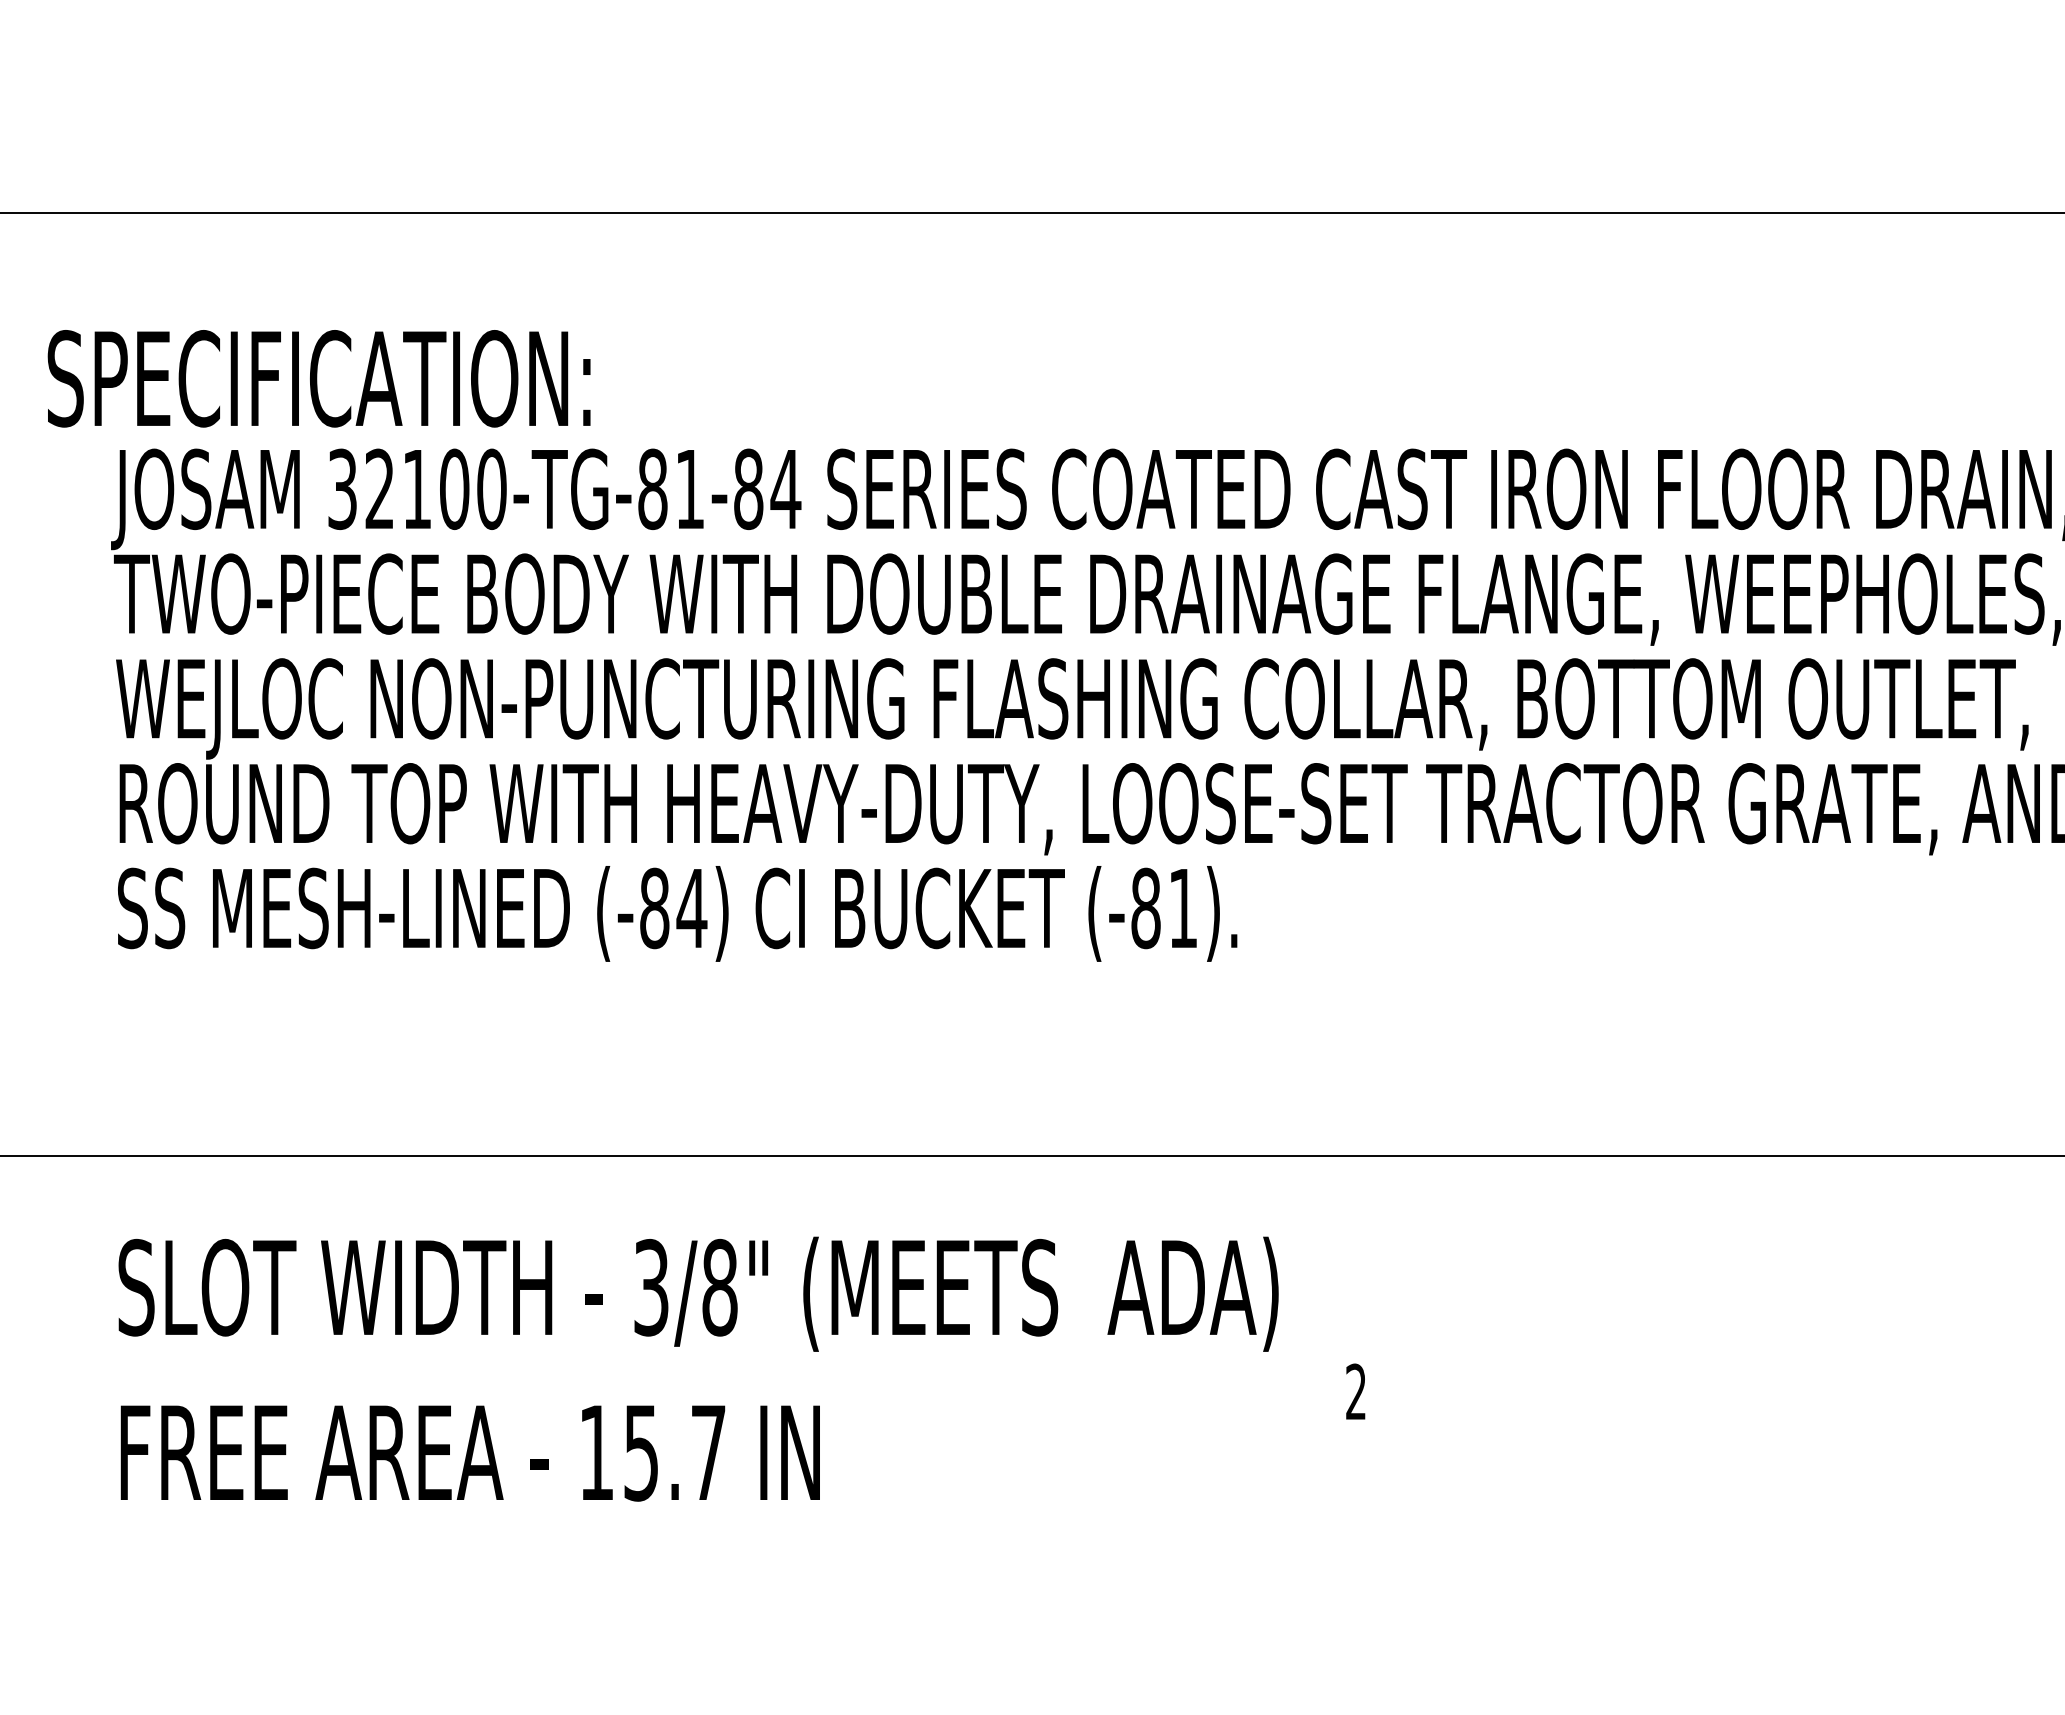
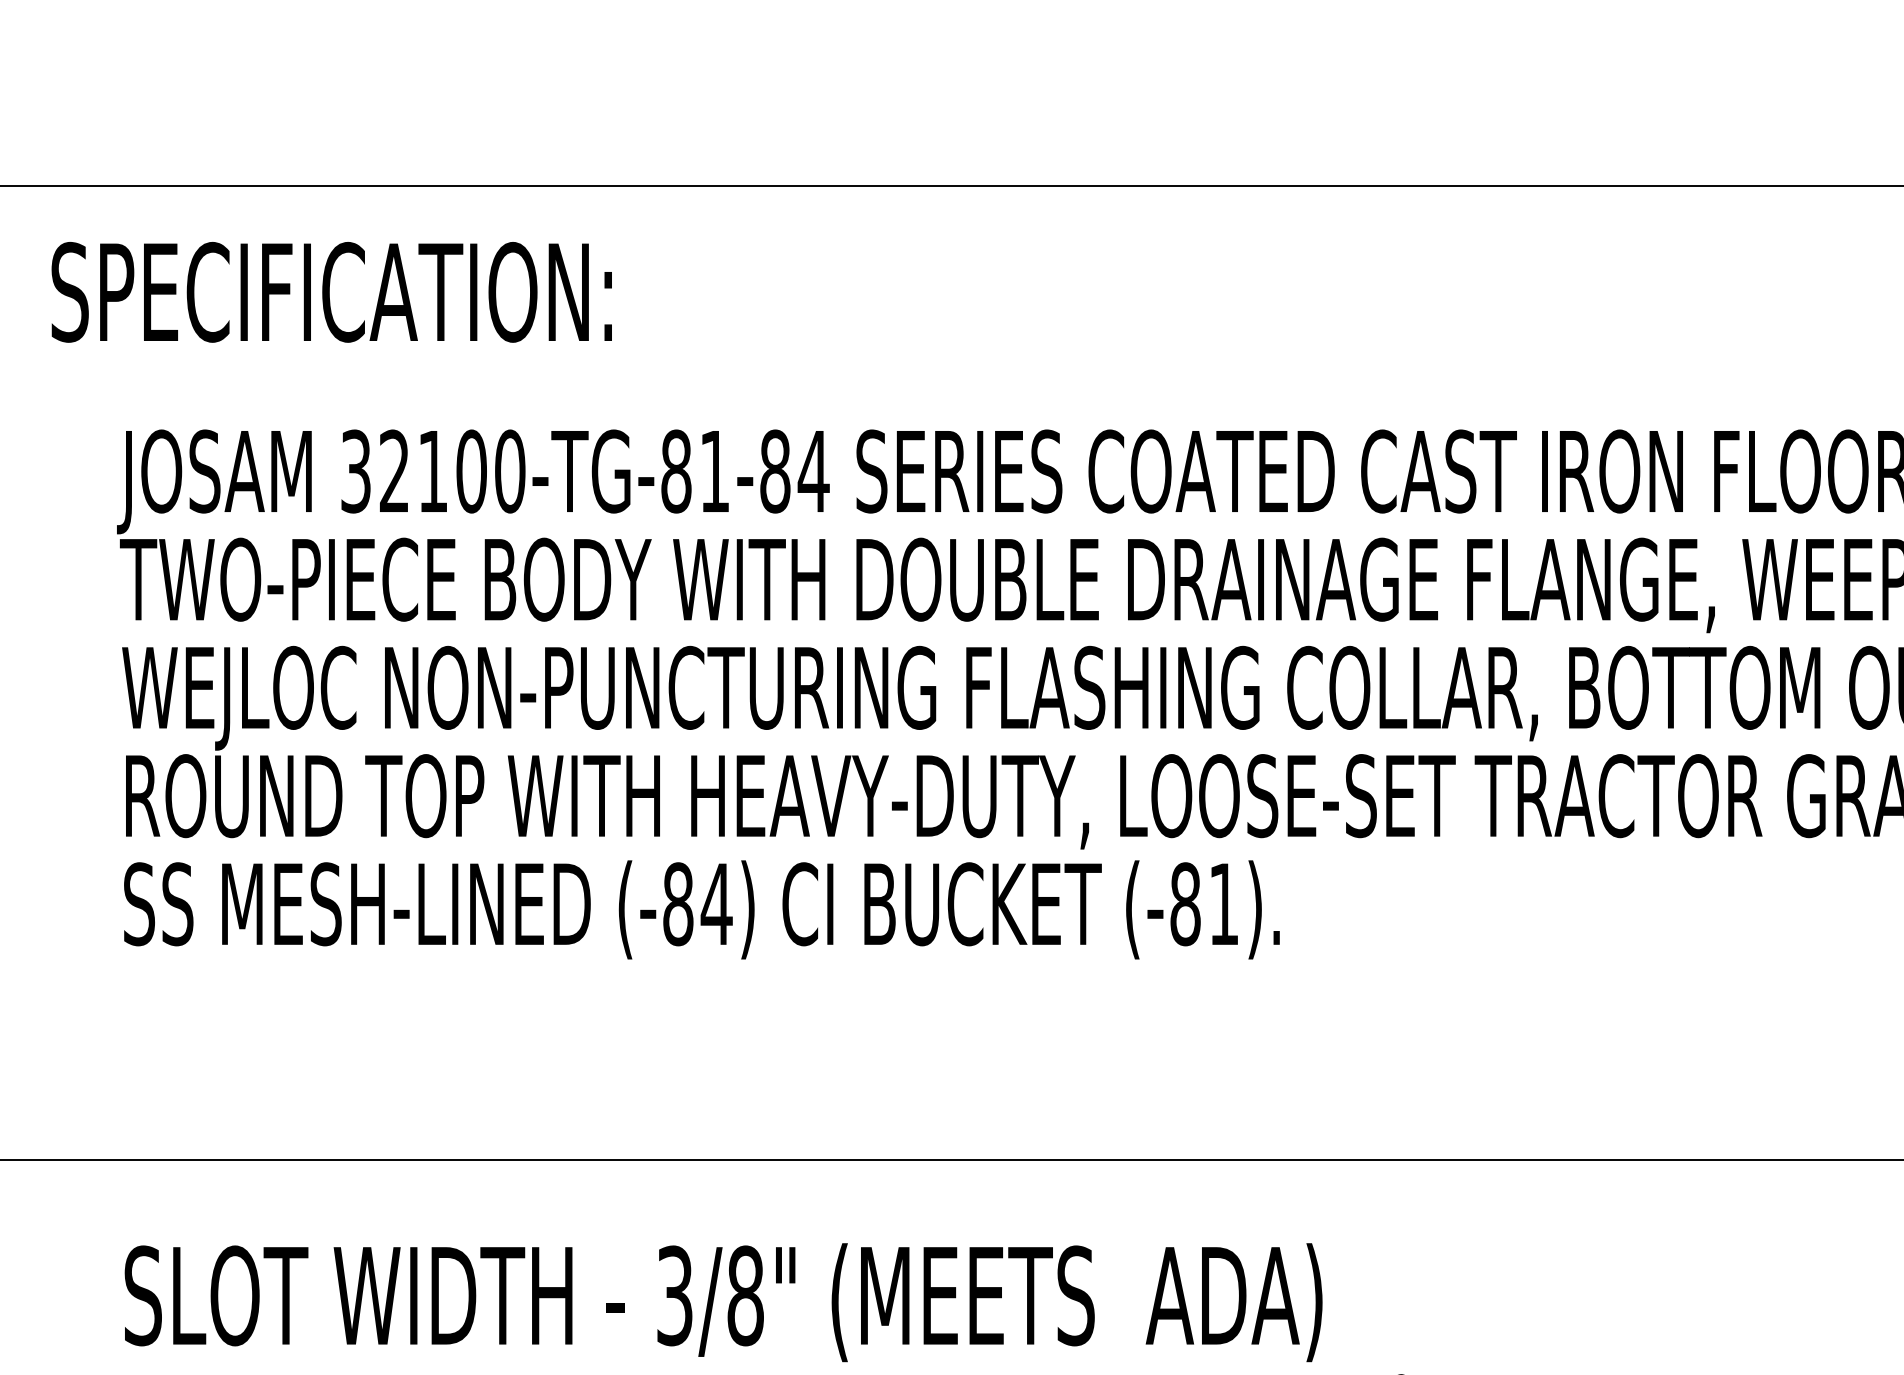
text: (318, 378) -> (331, 292), moved

